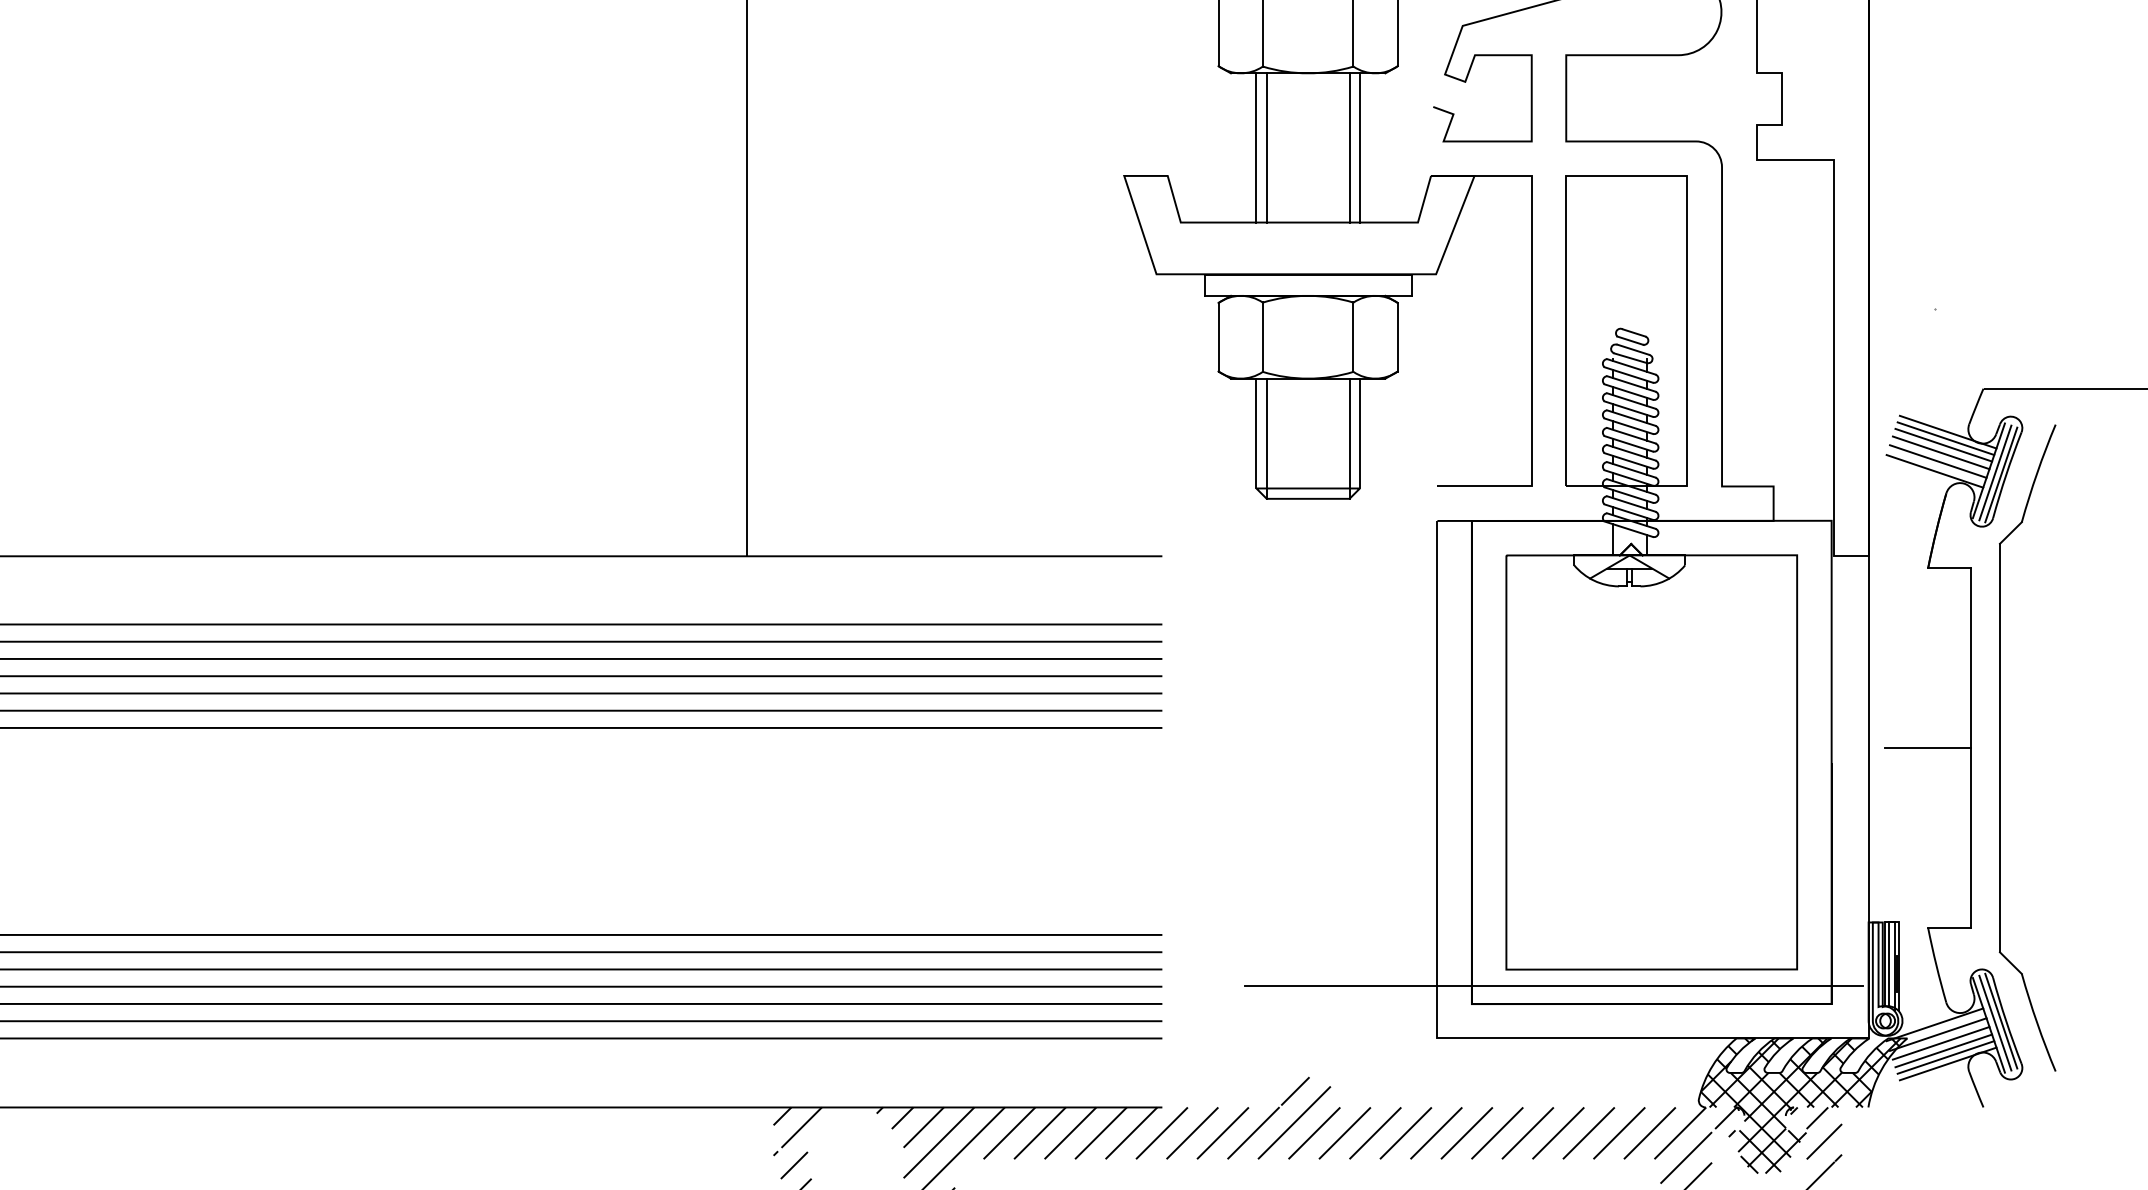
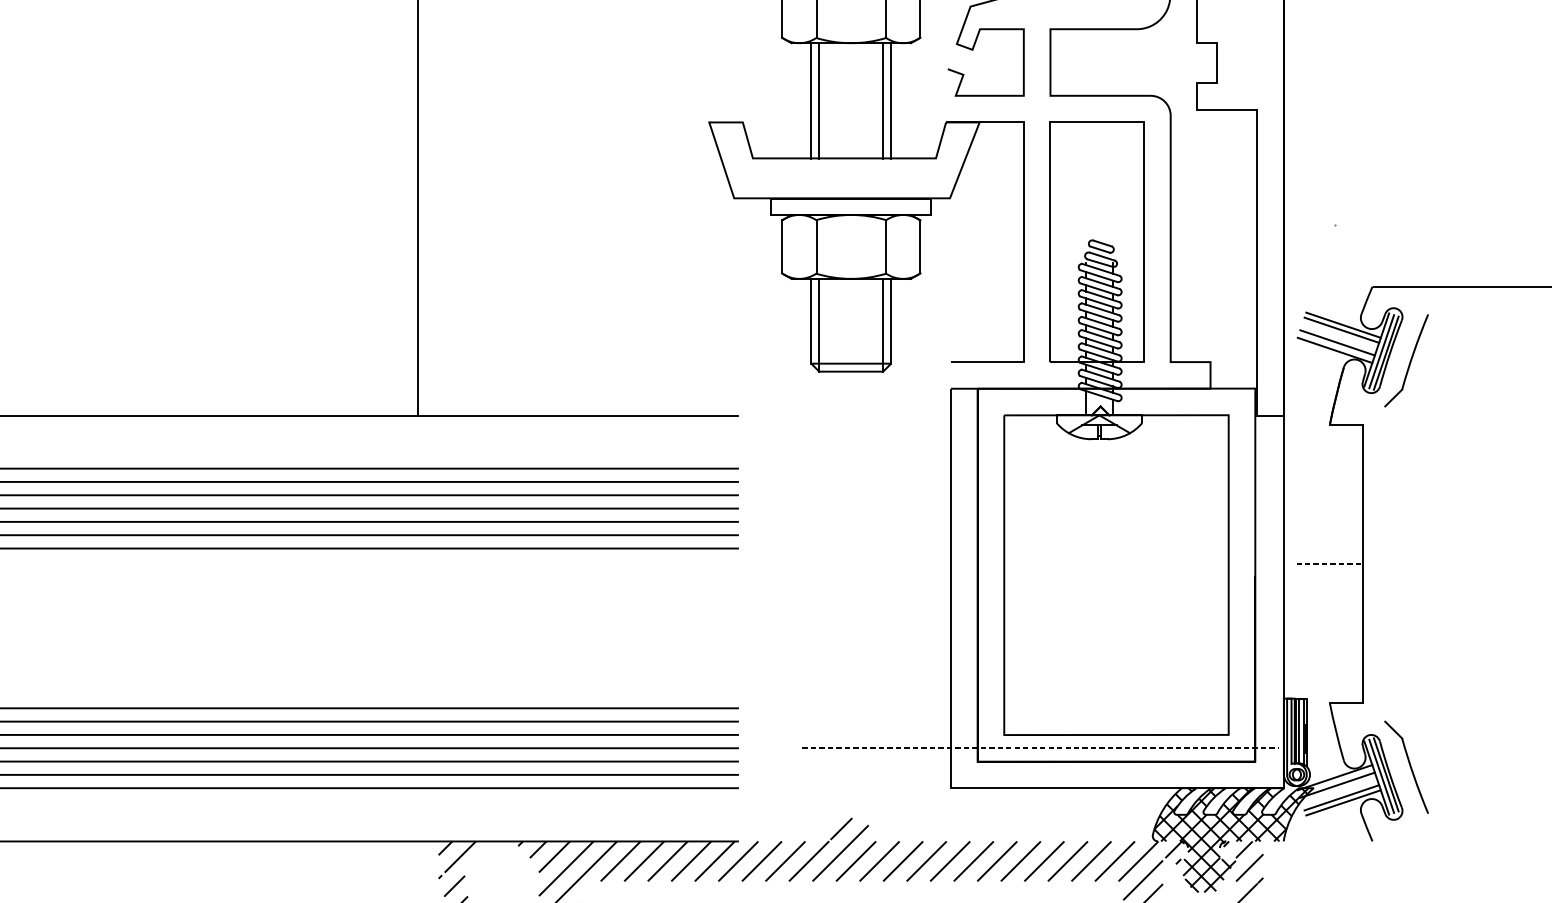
line: (1947, 431) -> (1344, 319), removed
line: (1940, 452) -> (1339, 335), removed
line: (1999, 747) -> (1384, 563), removed
line: (1928, 748) -> (1330, 564), solid -> dashed
line: (1553, 986) -> (1040, 748), solid -> dashed
line: (1940, 1042) -> (1339, 791), removed
line: (1947, 1063) -> (1344, 807), removed

